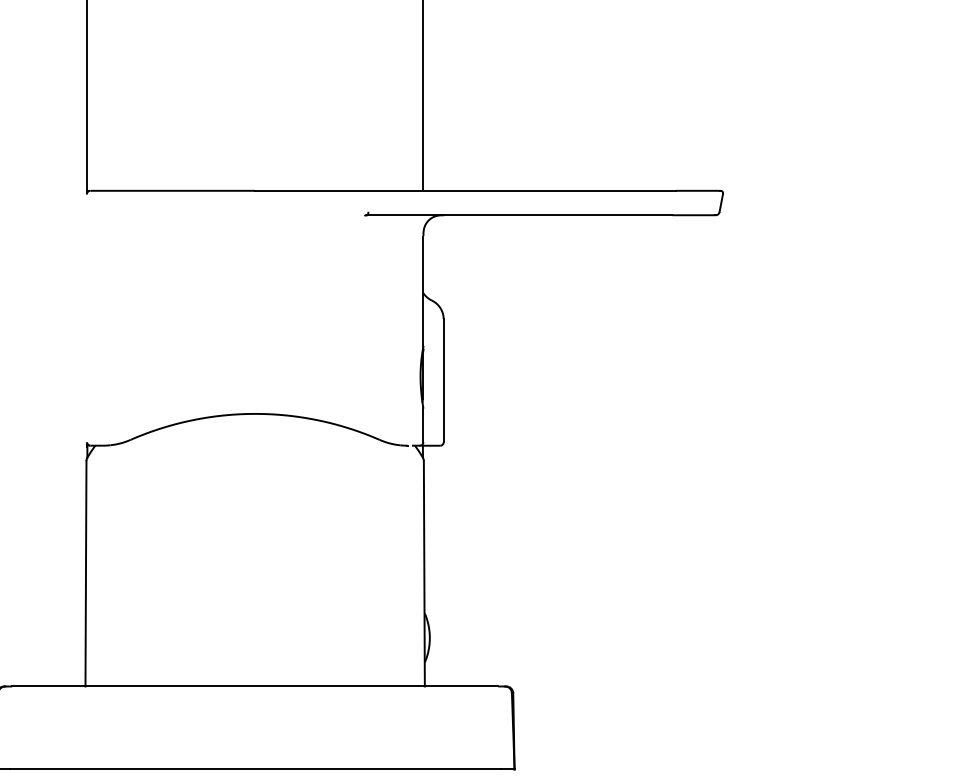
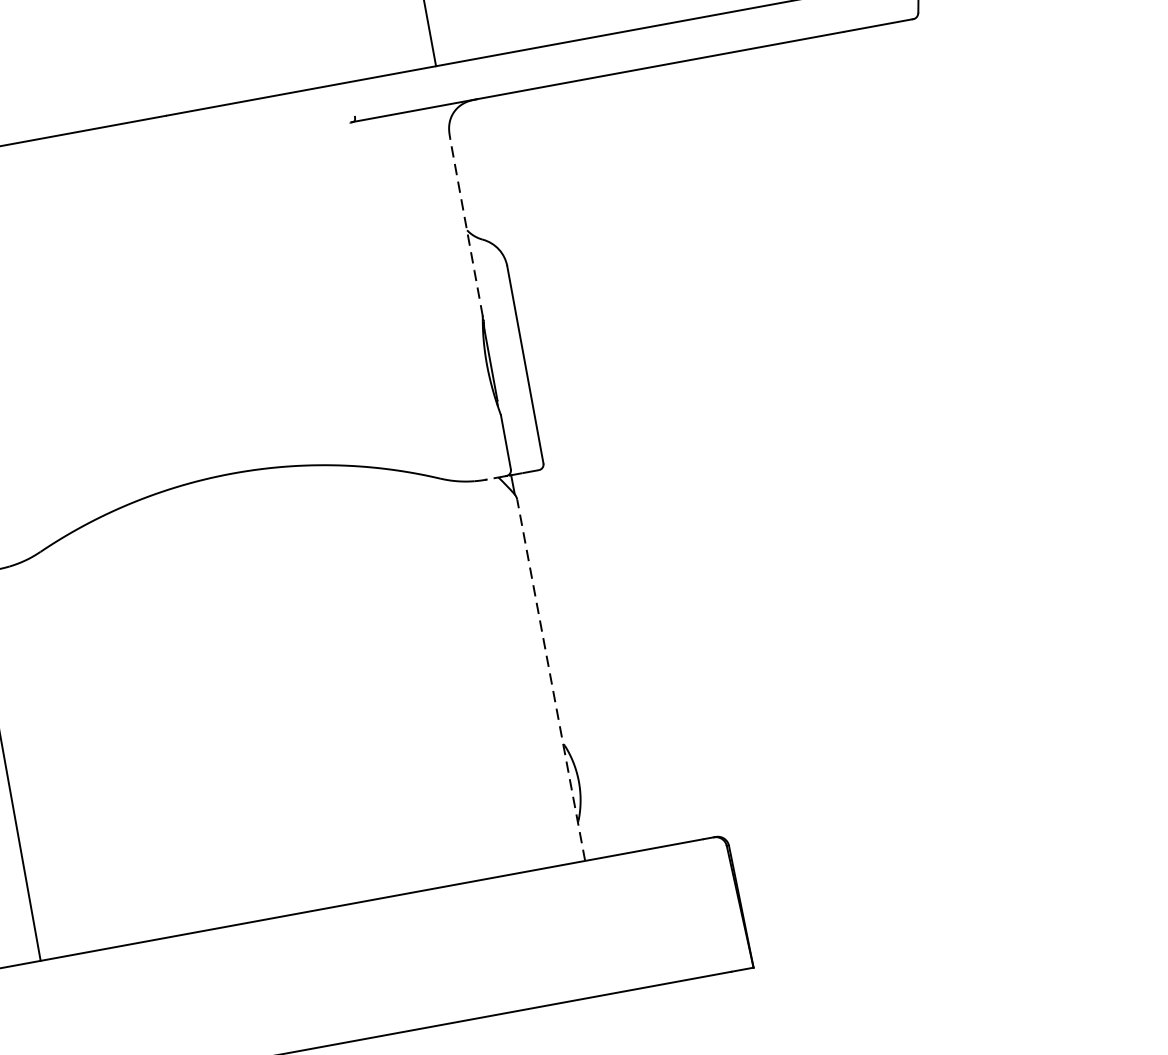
line: (423, 291) -> (466, 227), solid -> dashed
line: (424, 573) -> (551, 679), solid -> dashed

